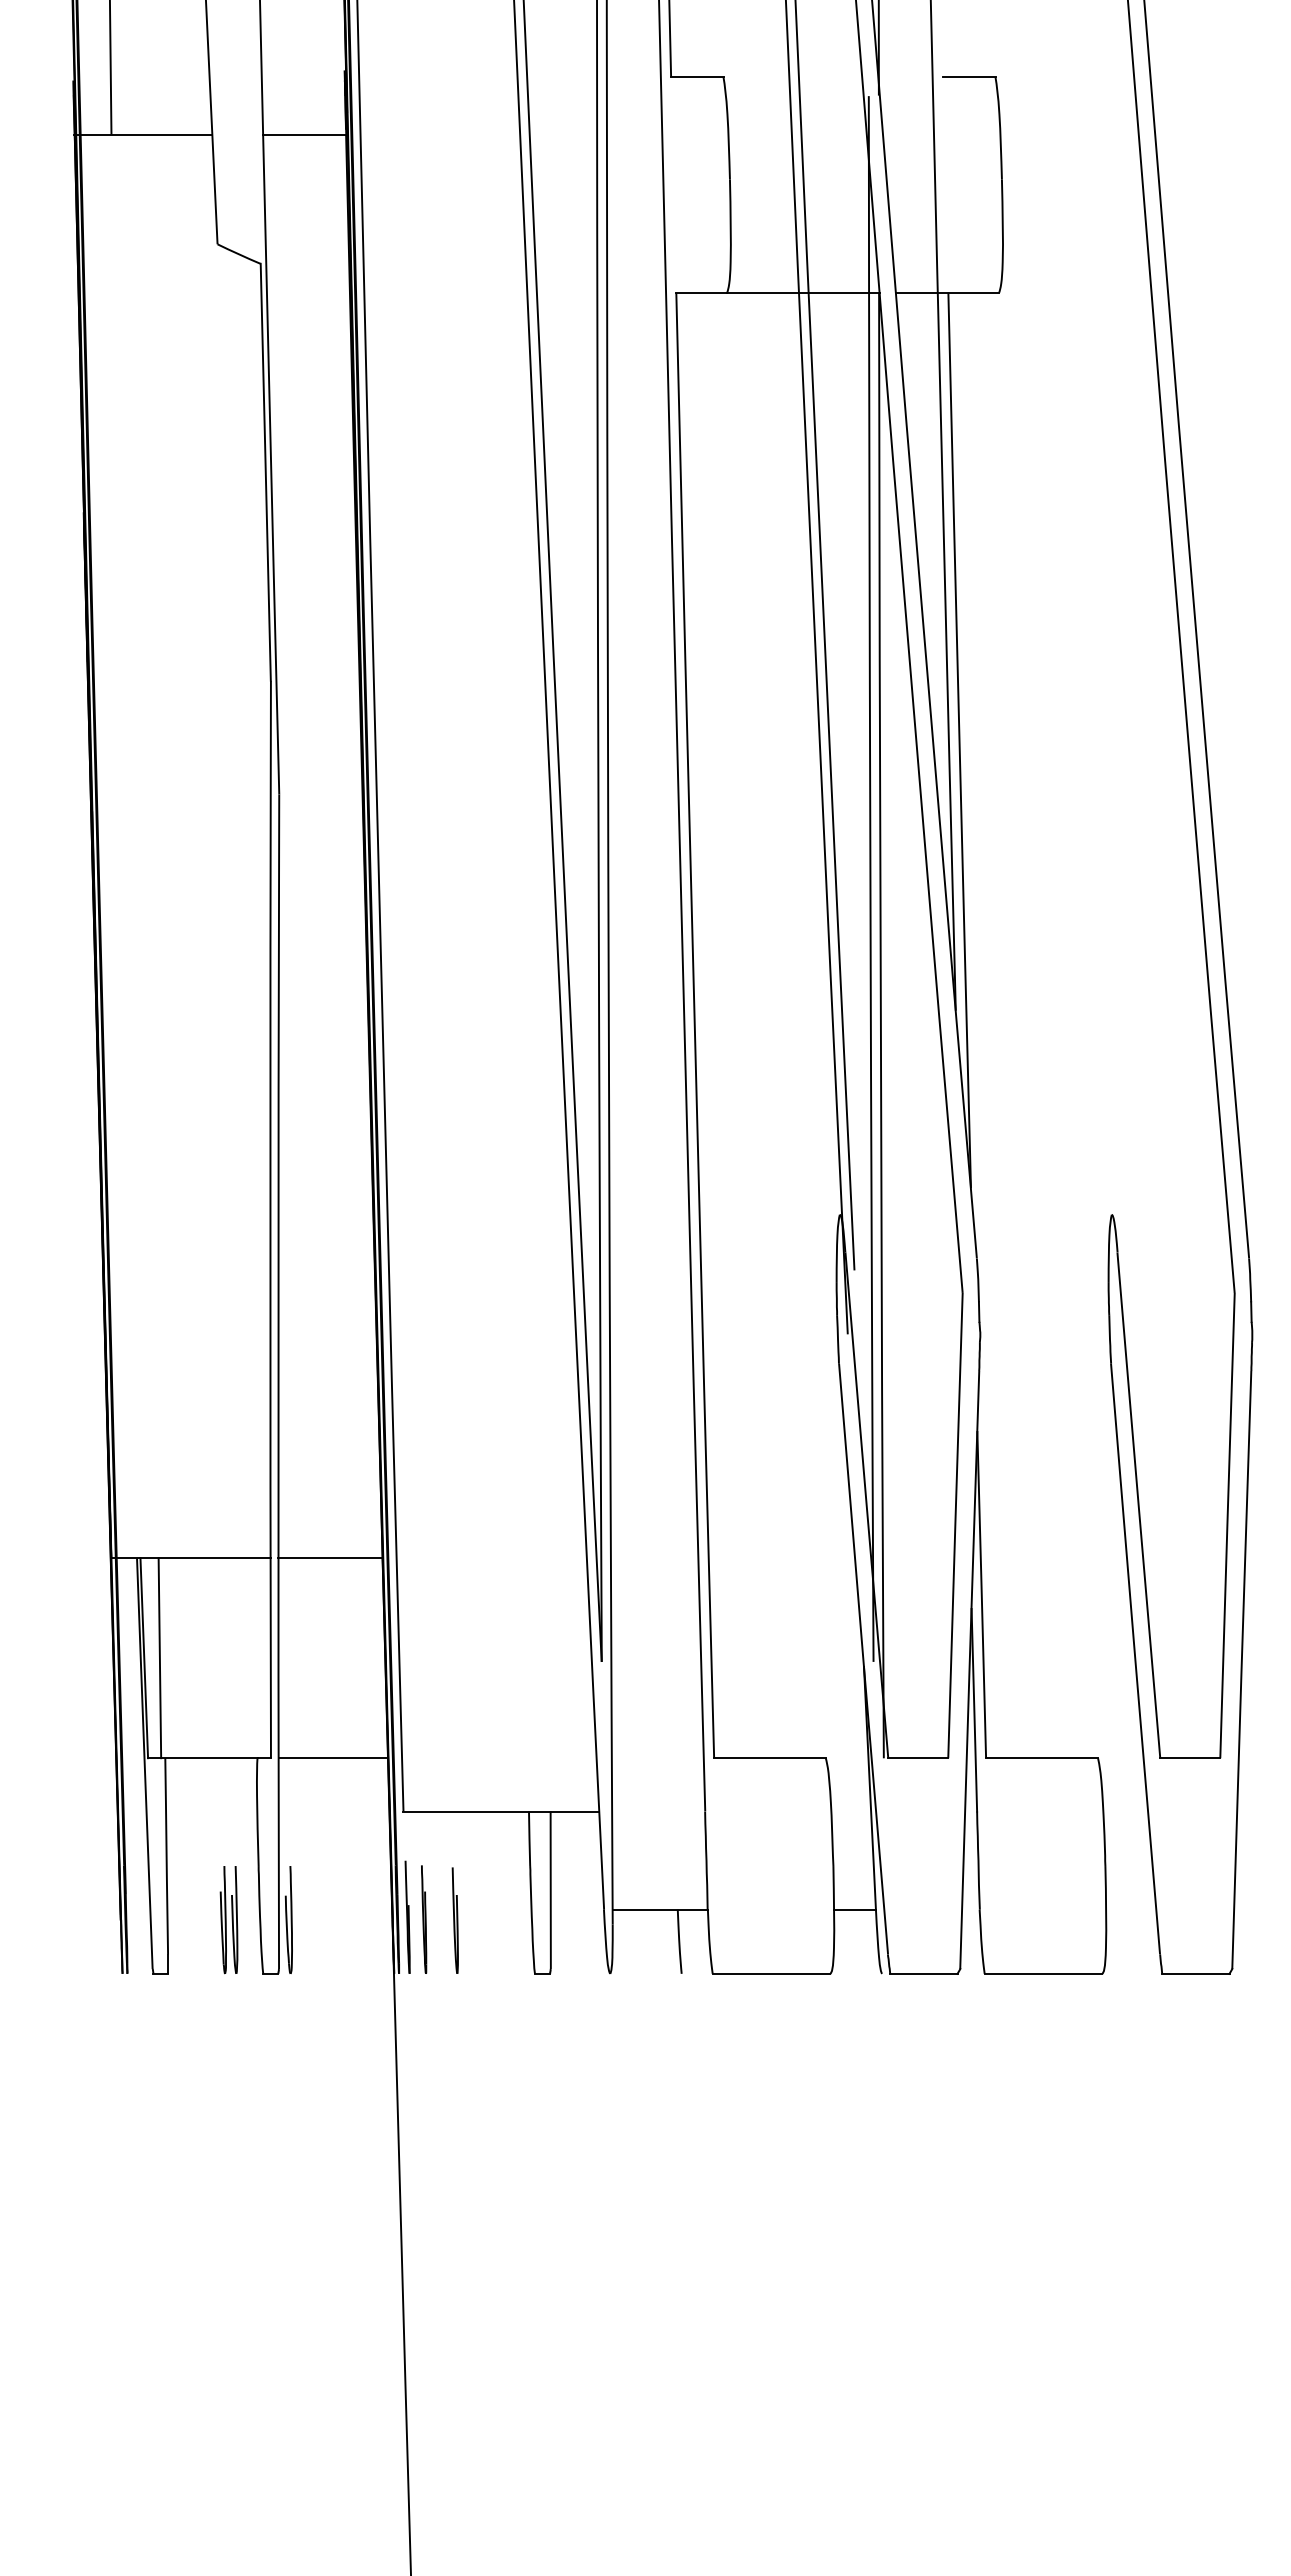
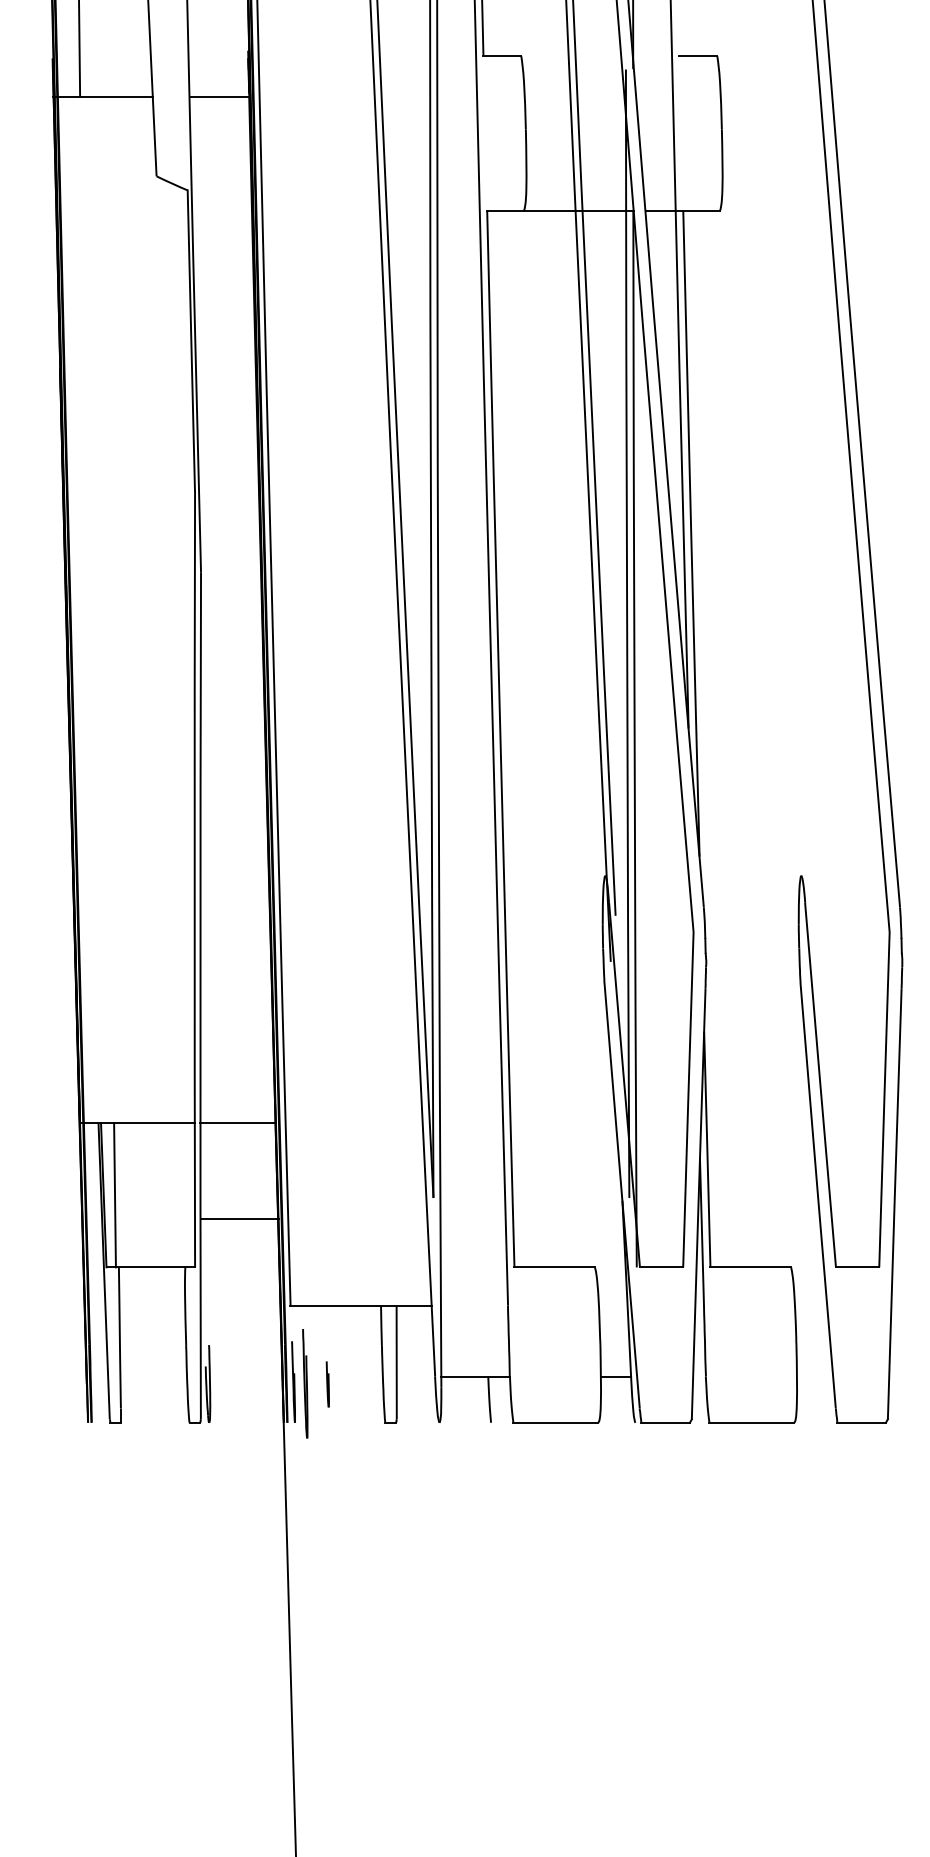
line: (332, 1758) -> (239, 1219), moved
part: (424, 1919) -> (305, 1383), size x1.4
part: (228, 1920) -> (164, 1384), removed
part: (454, 1920) -> (327, 1384), size x0.6

